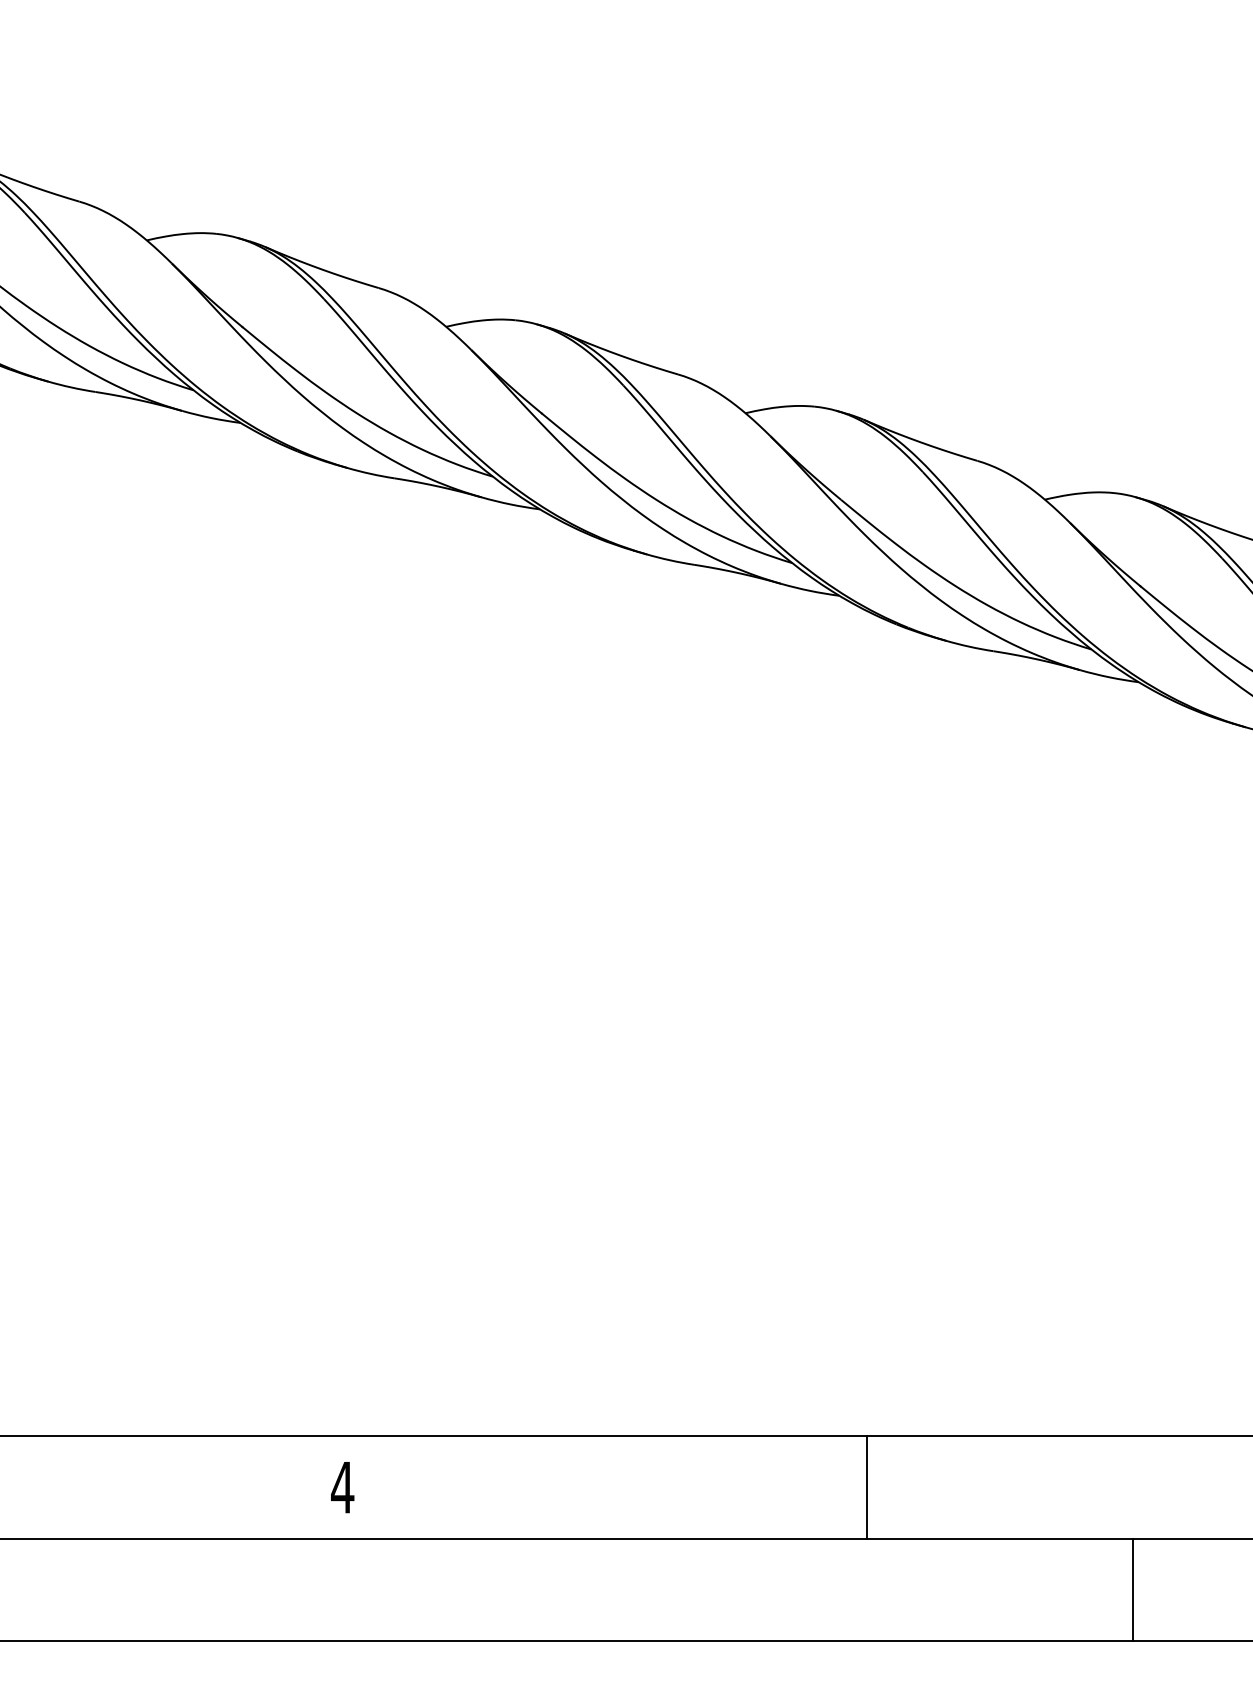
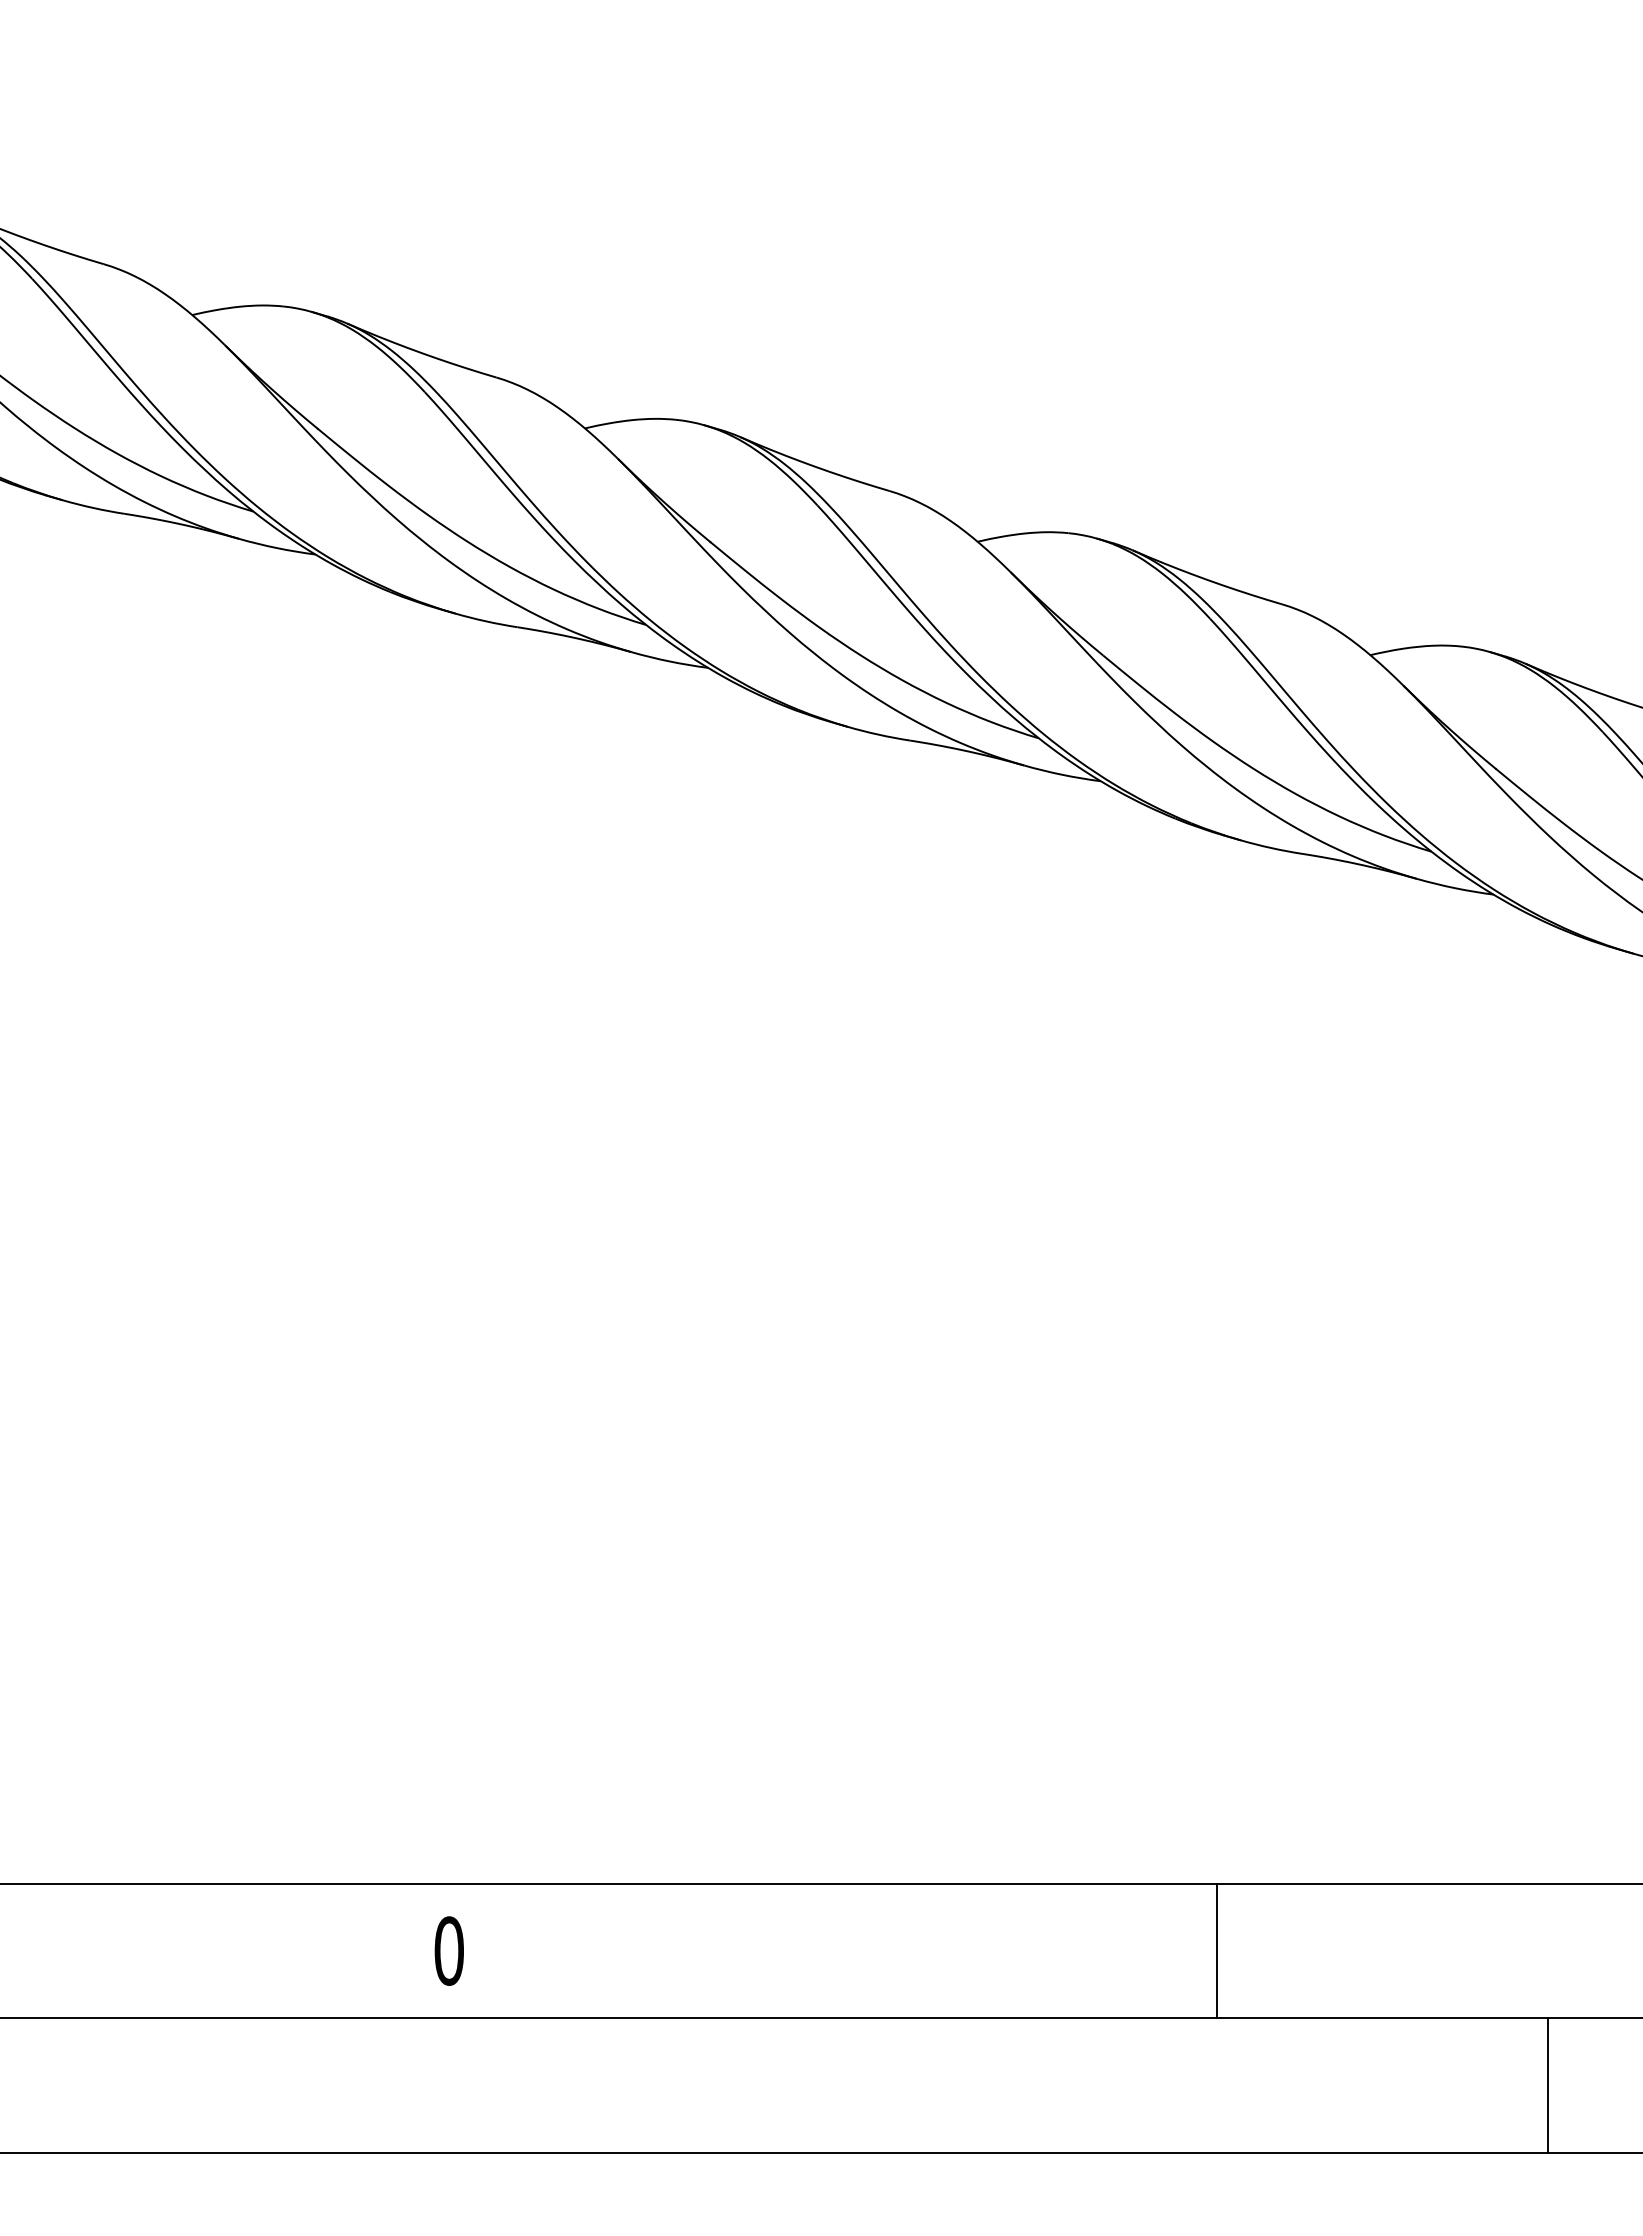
text: (342, 1487) -> (448, 1950), 4 -> 0
line: (866, 1487) -> (1216, 1950), moved
line: (1133, 1590) -> (1547, 2085), moved

